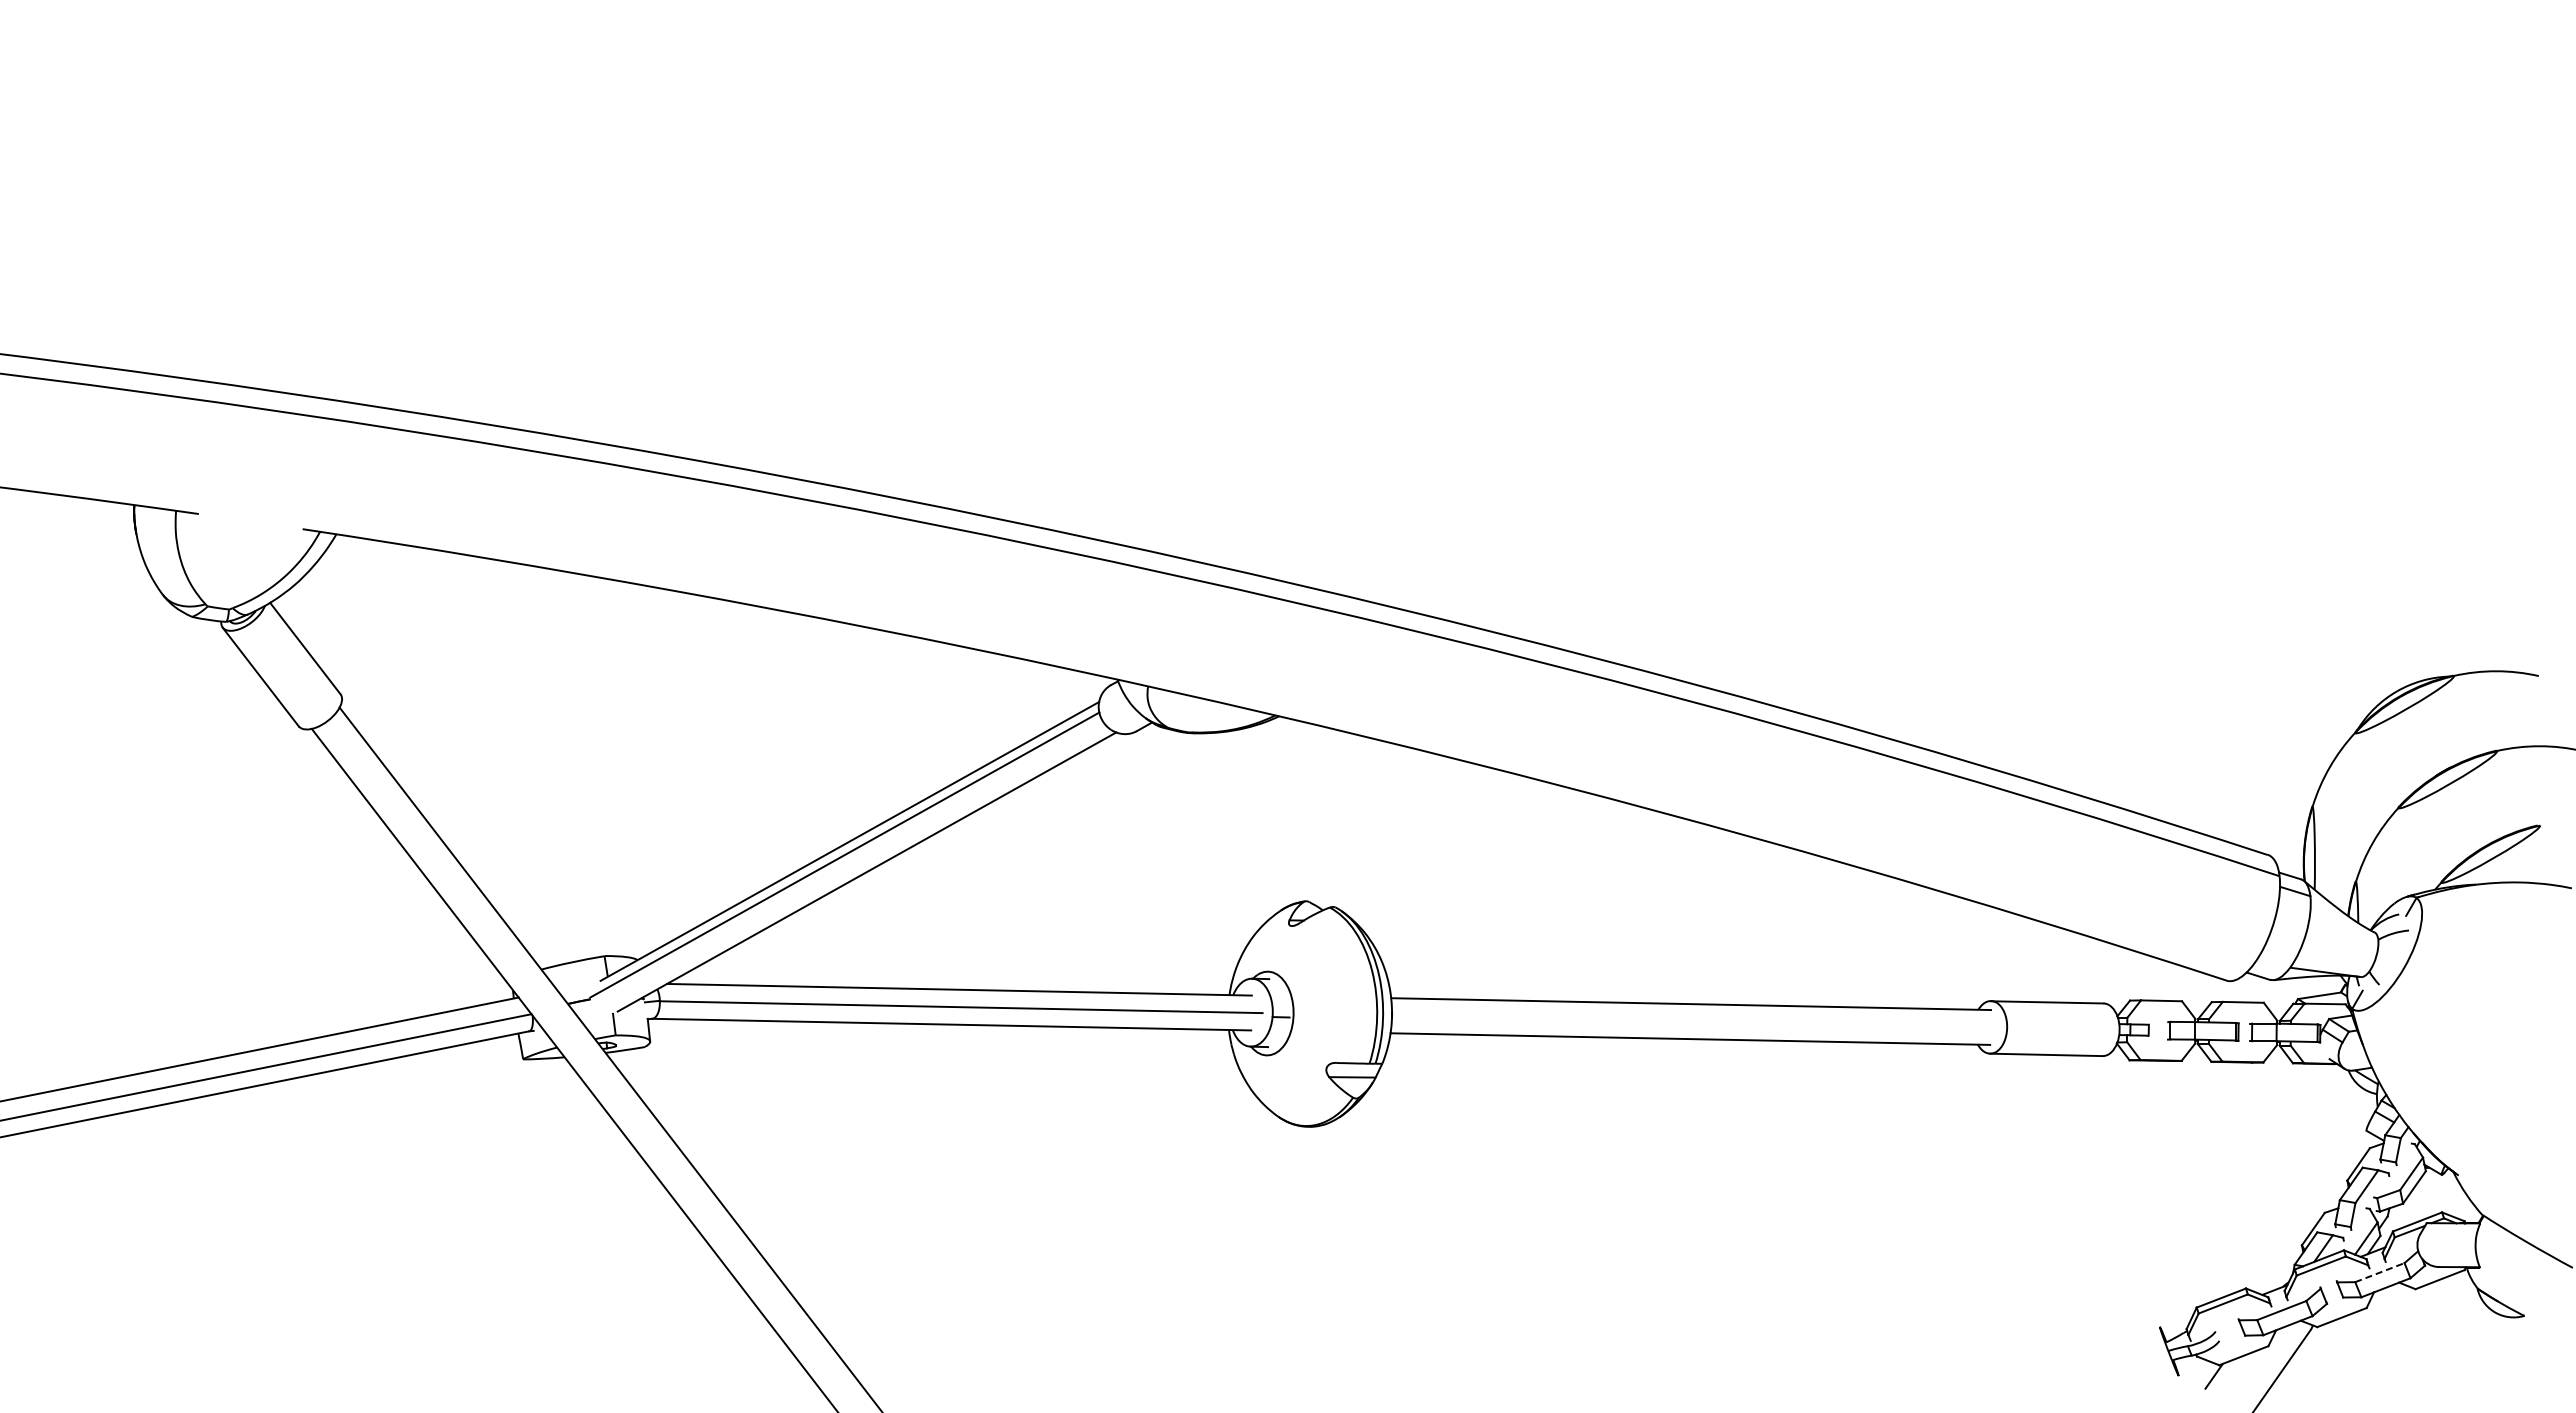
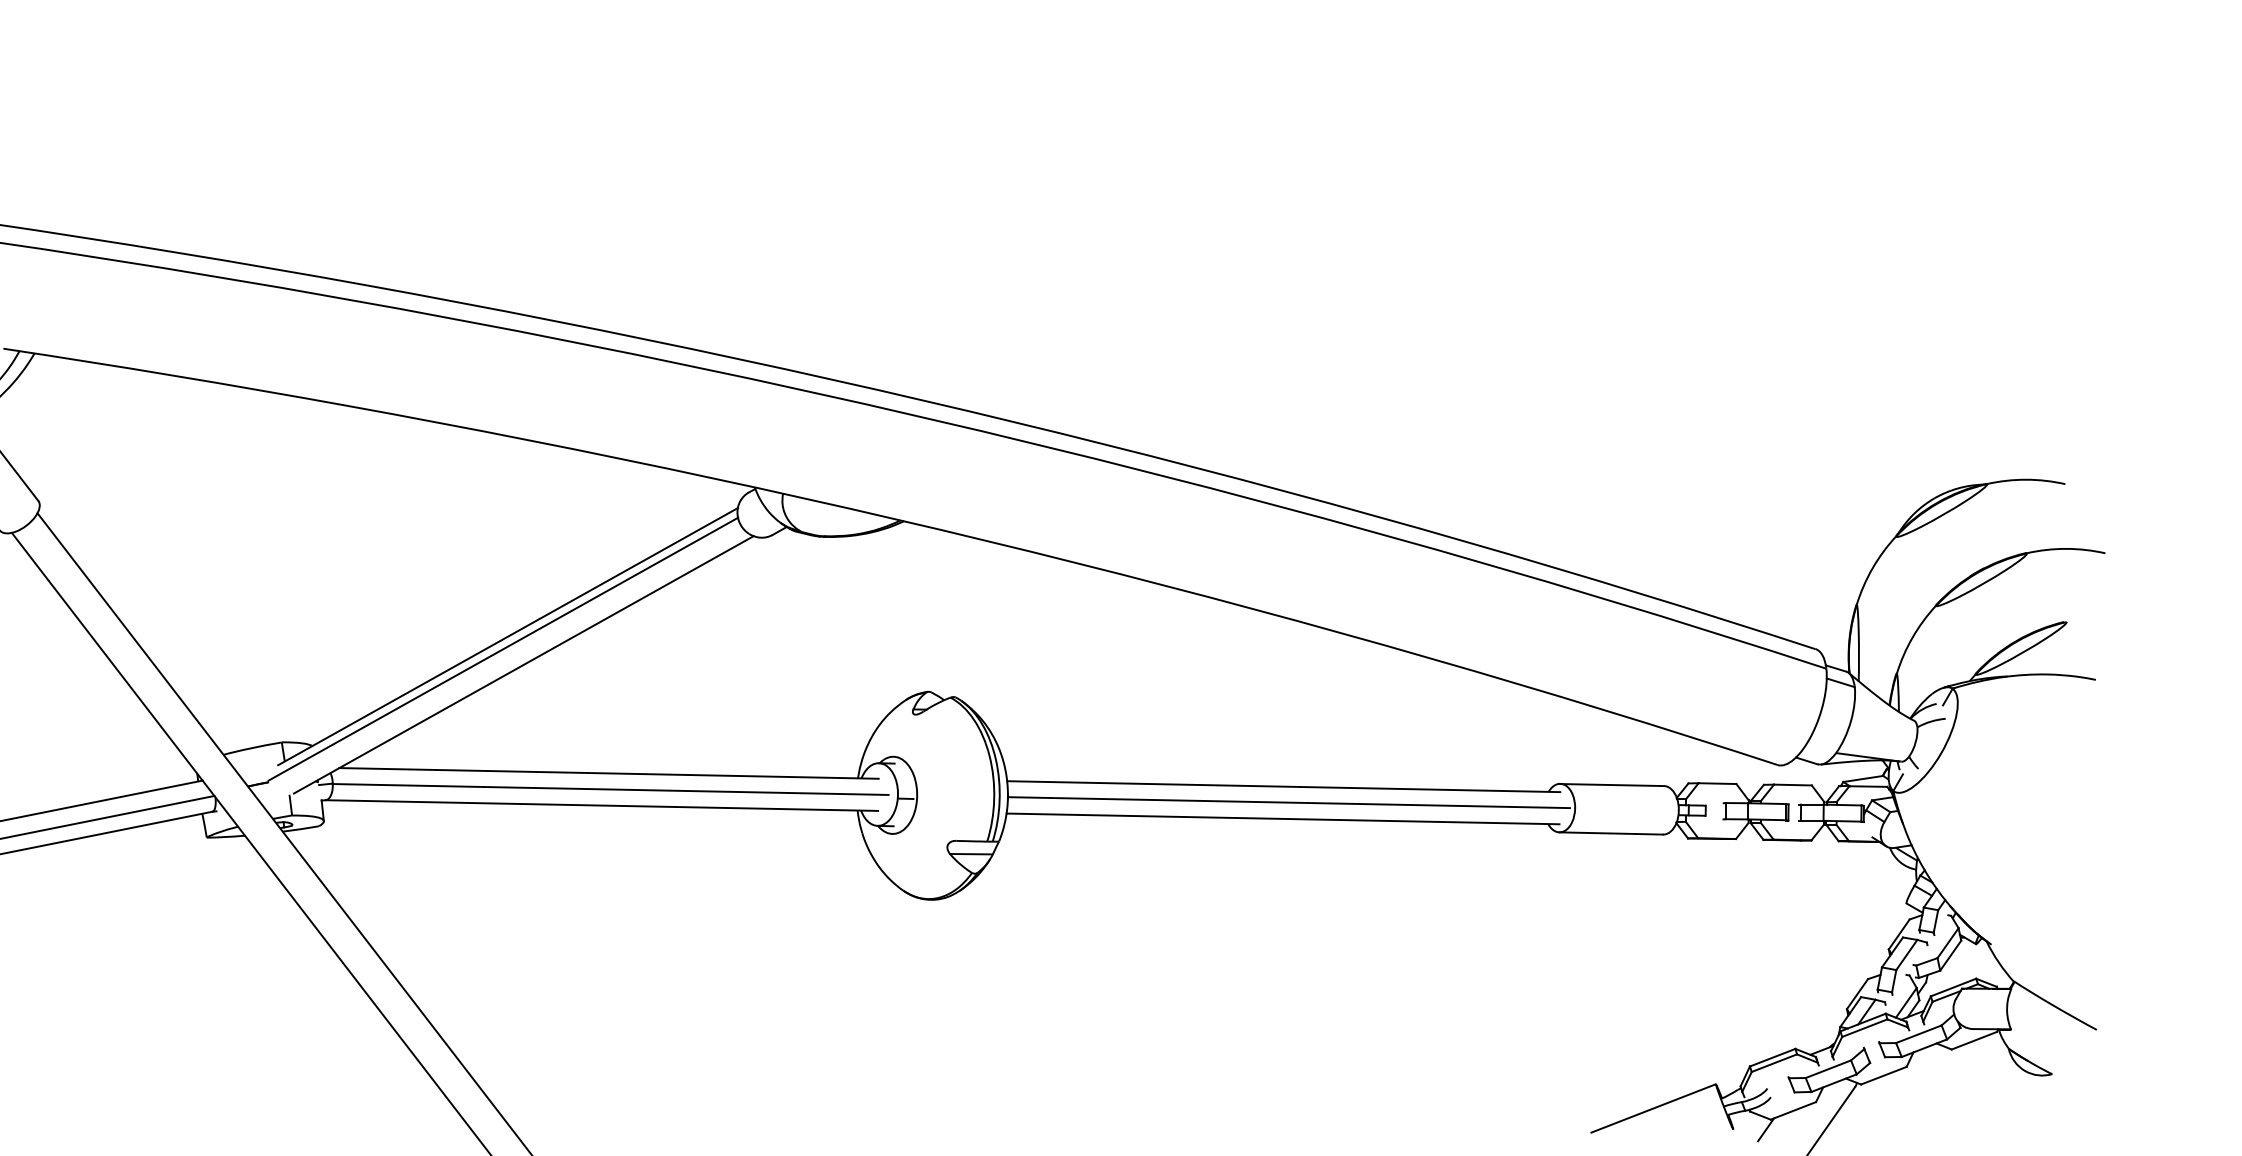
line: (1696, 1021) -> (1288, 802), added
line: (2380, 1272) -> (1919, 1034), dashed -> solid
line: (2091, 1352) -> (1652, 1107), added

